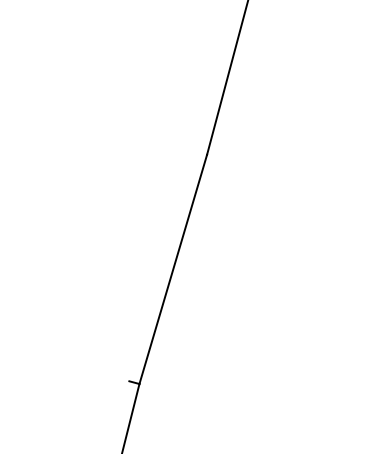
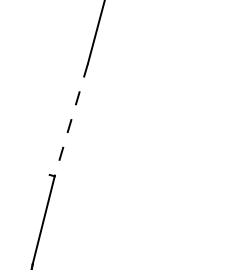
line: (173, 268) -> (71, 119), solid -> dashed

